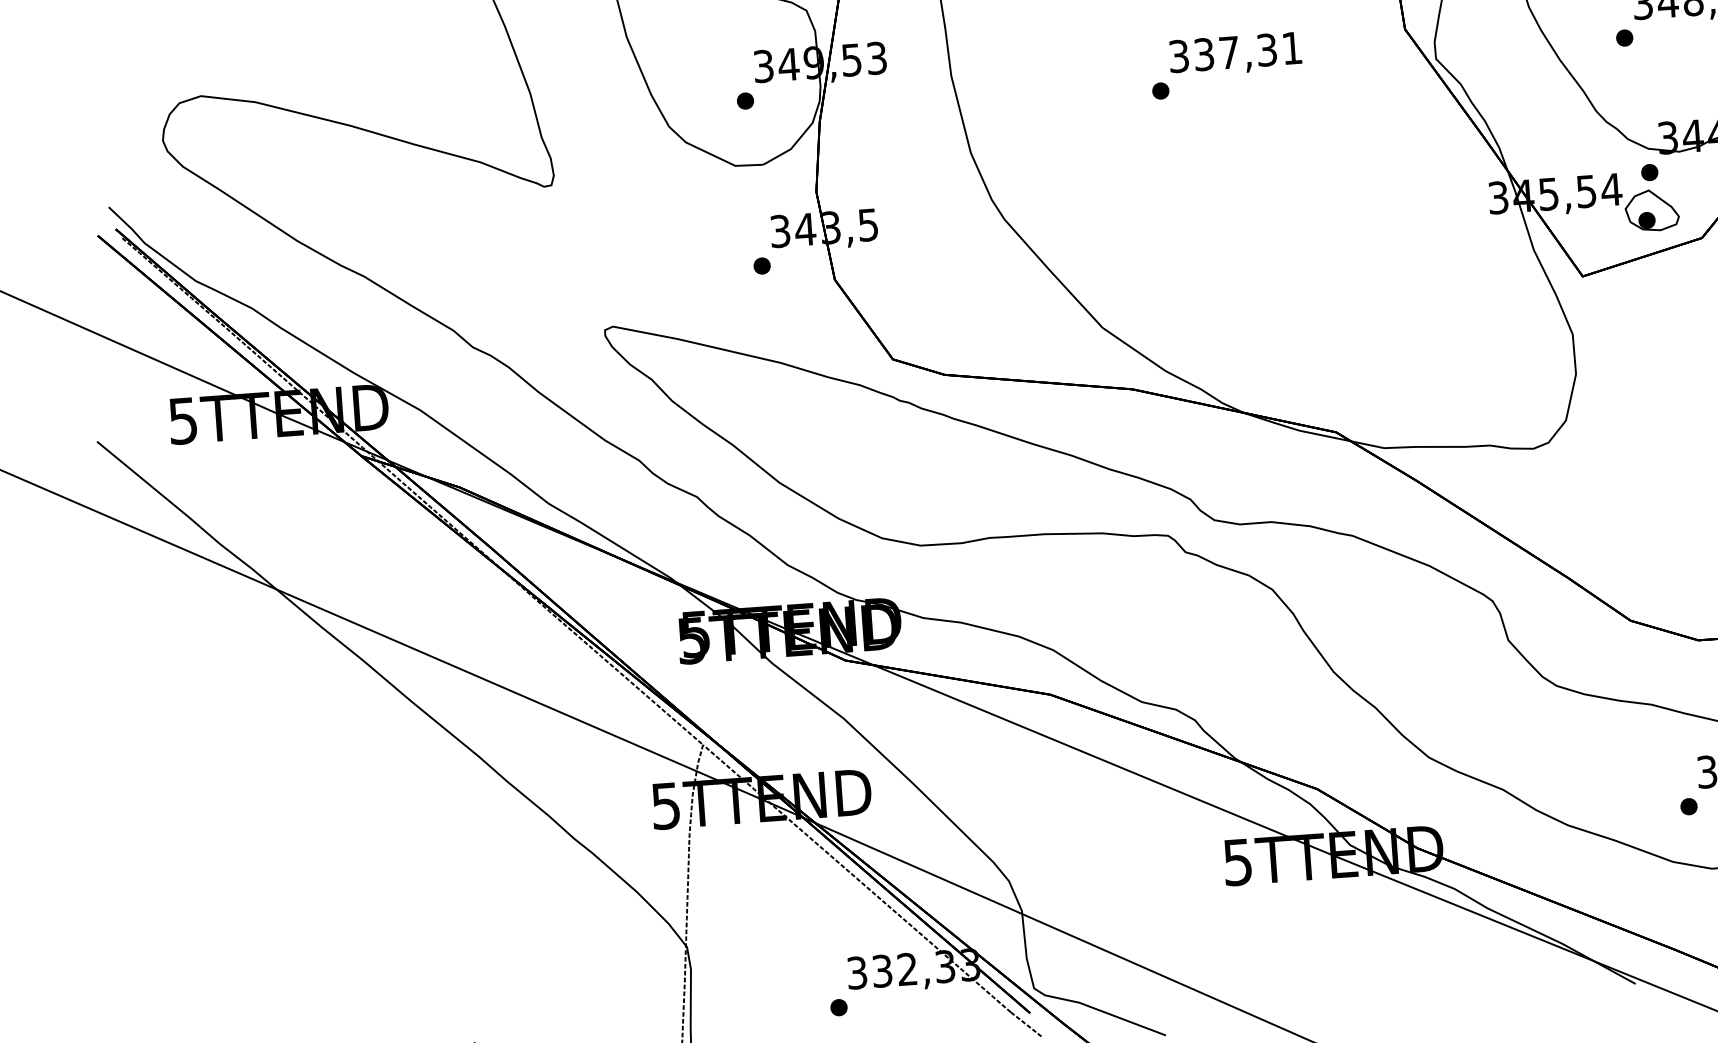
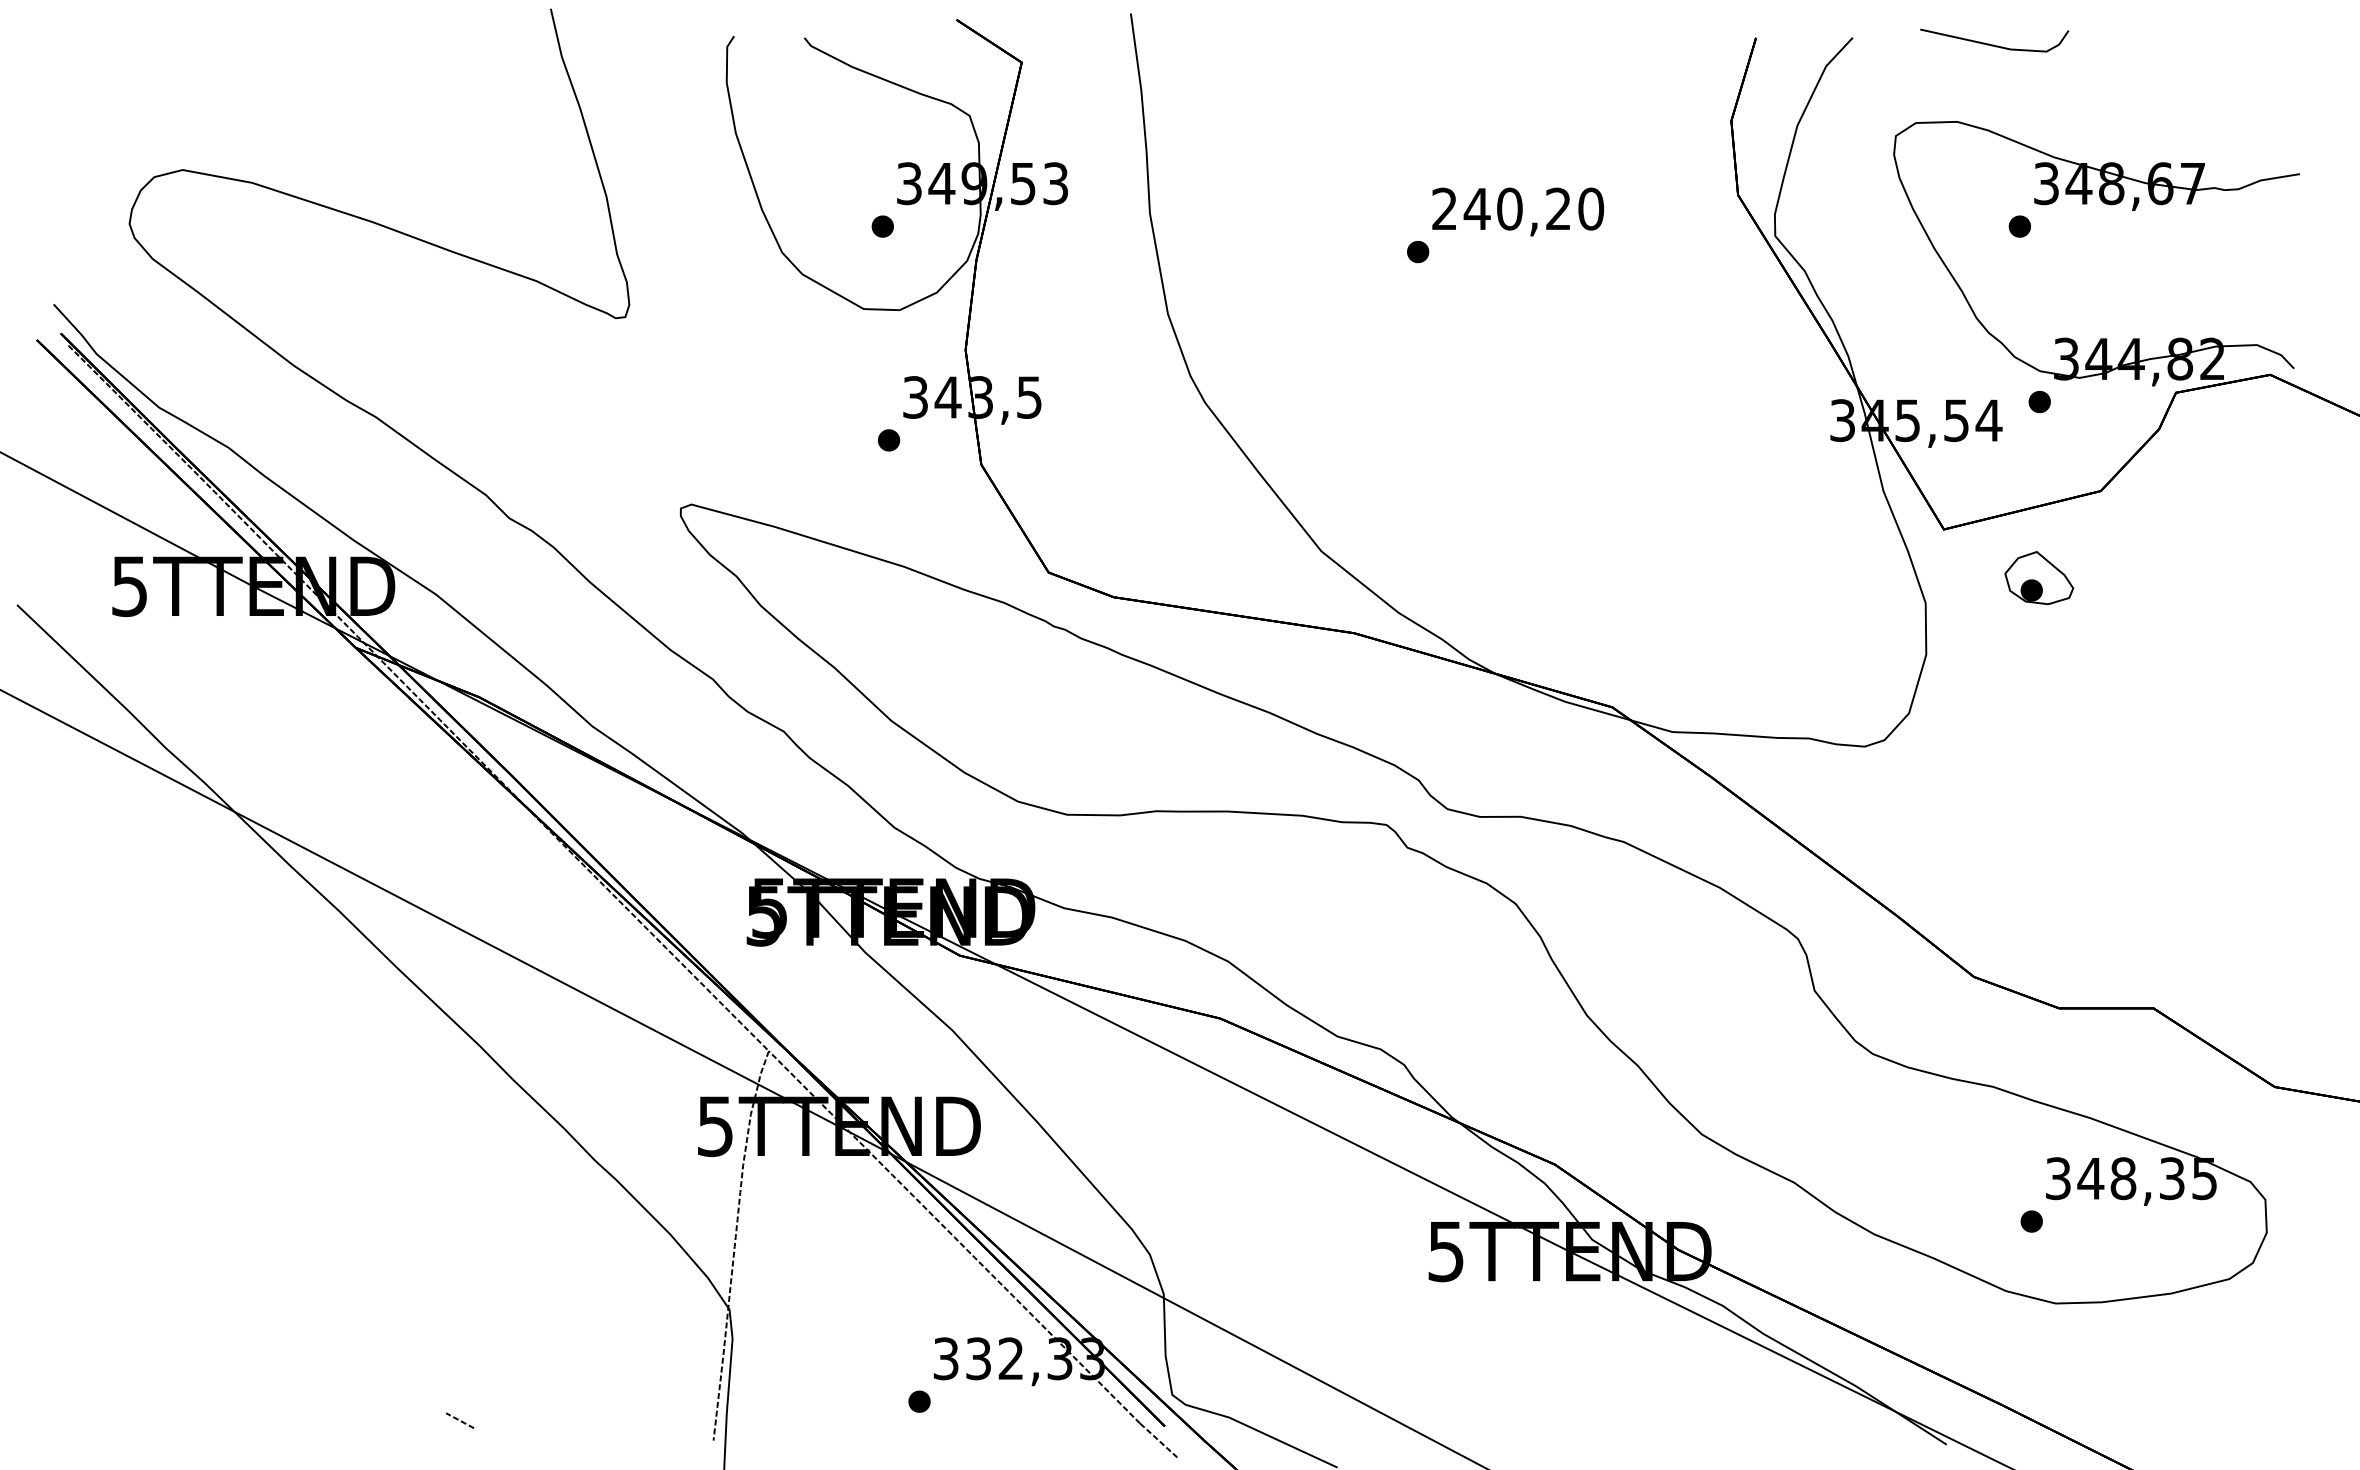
text: (1236, 51) -> (1518, 208), 337,31 -> 240,20
part: (1652, 210) -> (2039, 578), moved

